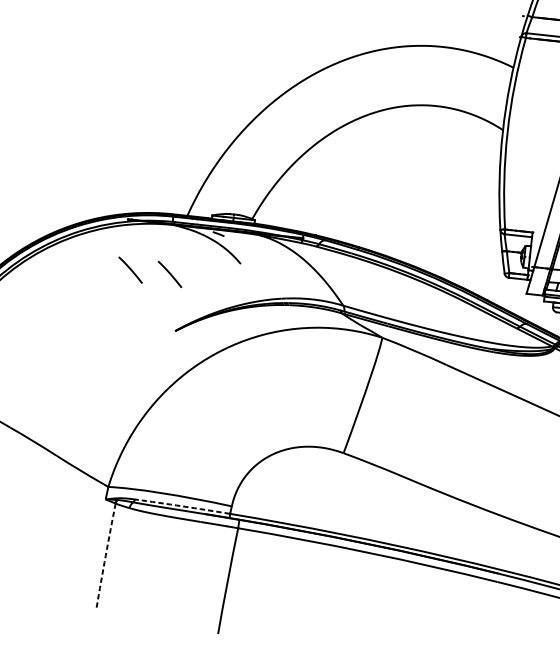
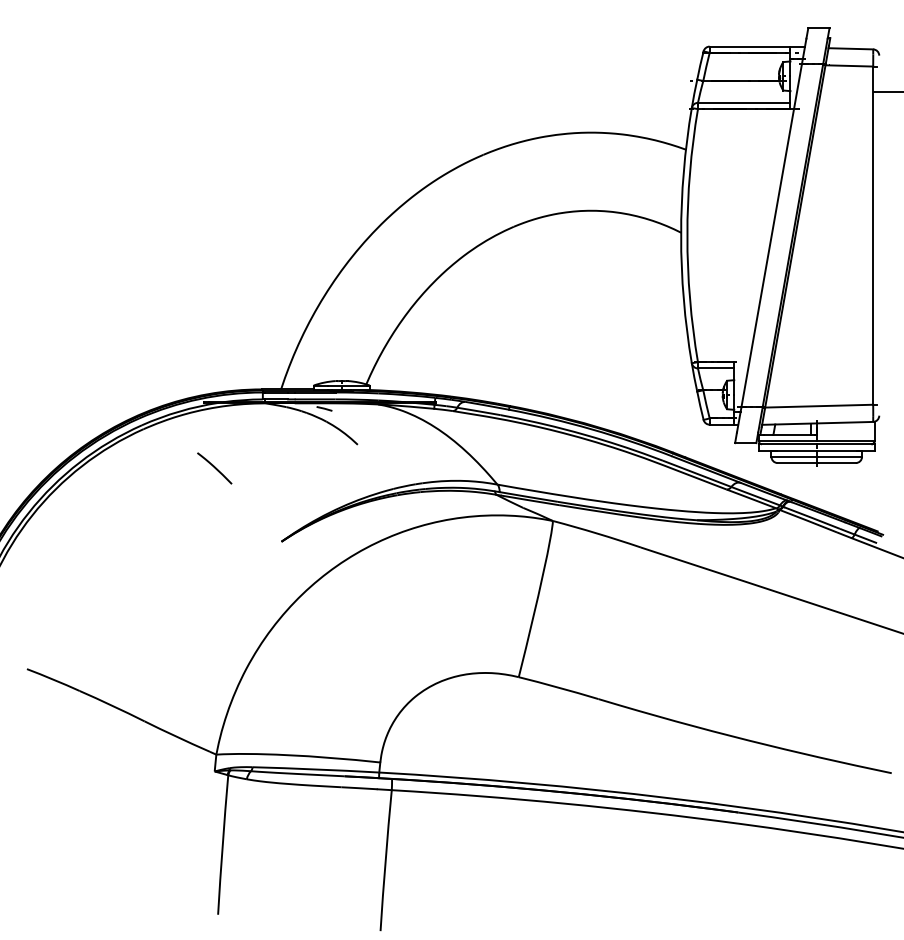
curve: (169, 274) -> (266, 468), removed
arc: (182, 506) -> (315, 769), dashed -> solid
arc: (105, 556) -> (222, 845), dashed -> solid

